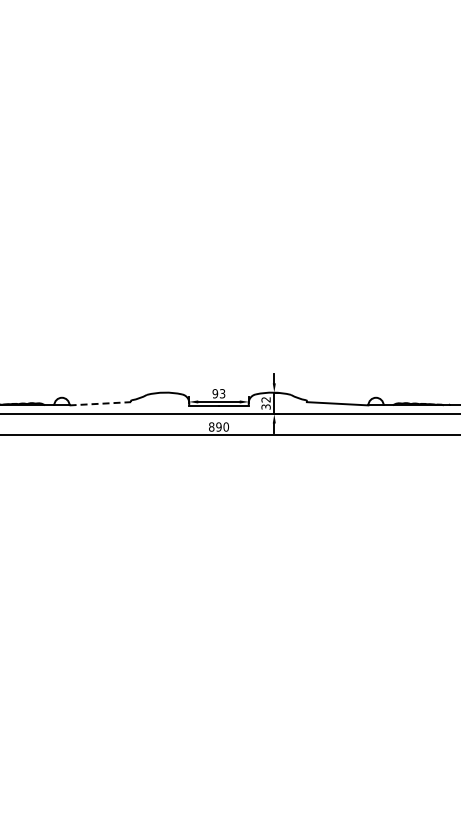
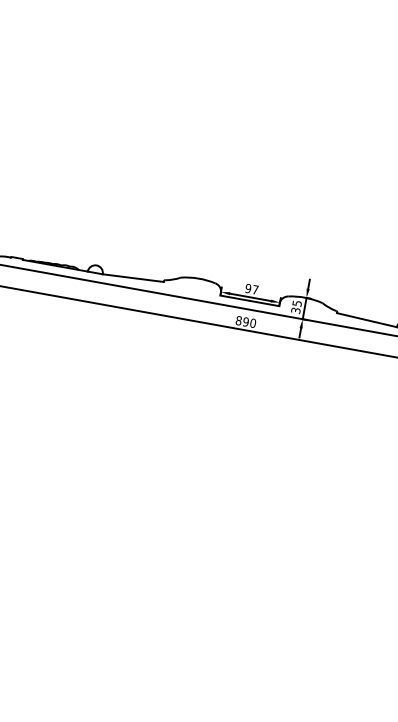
text: (222, 393) -> (255, 289), 93 -> 97
text: (265, 399) -> (296, 303), 32 -> 35
line: (100, 403) -> (133, 277), dashed -> solid

